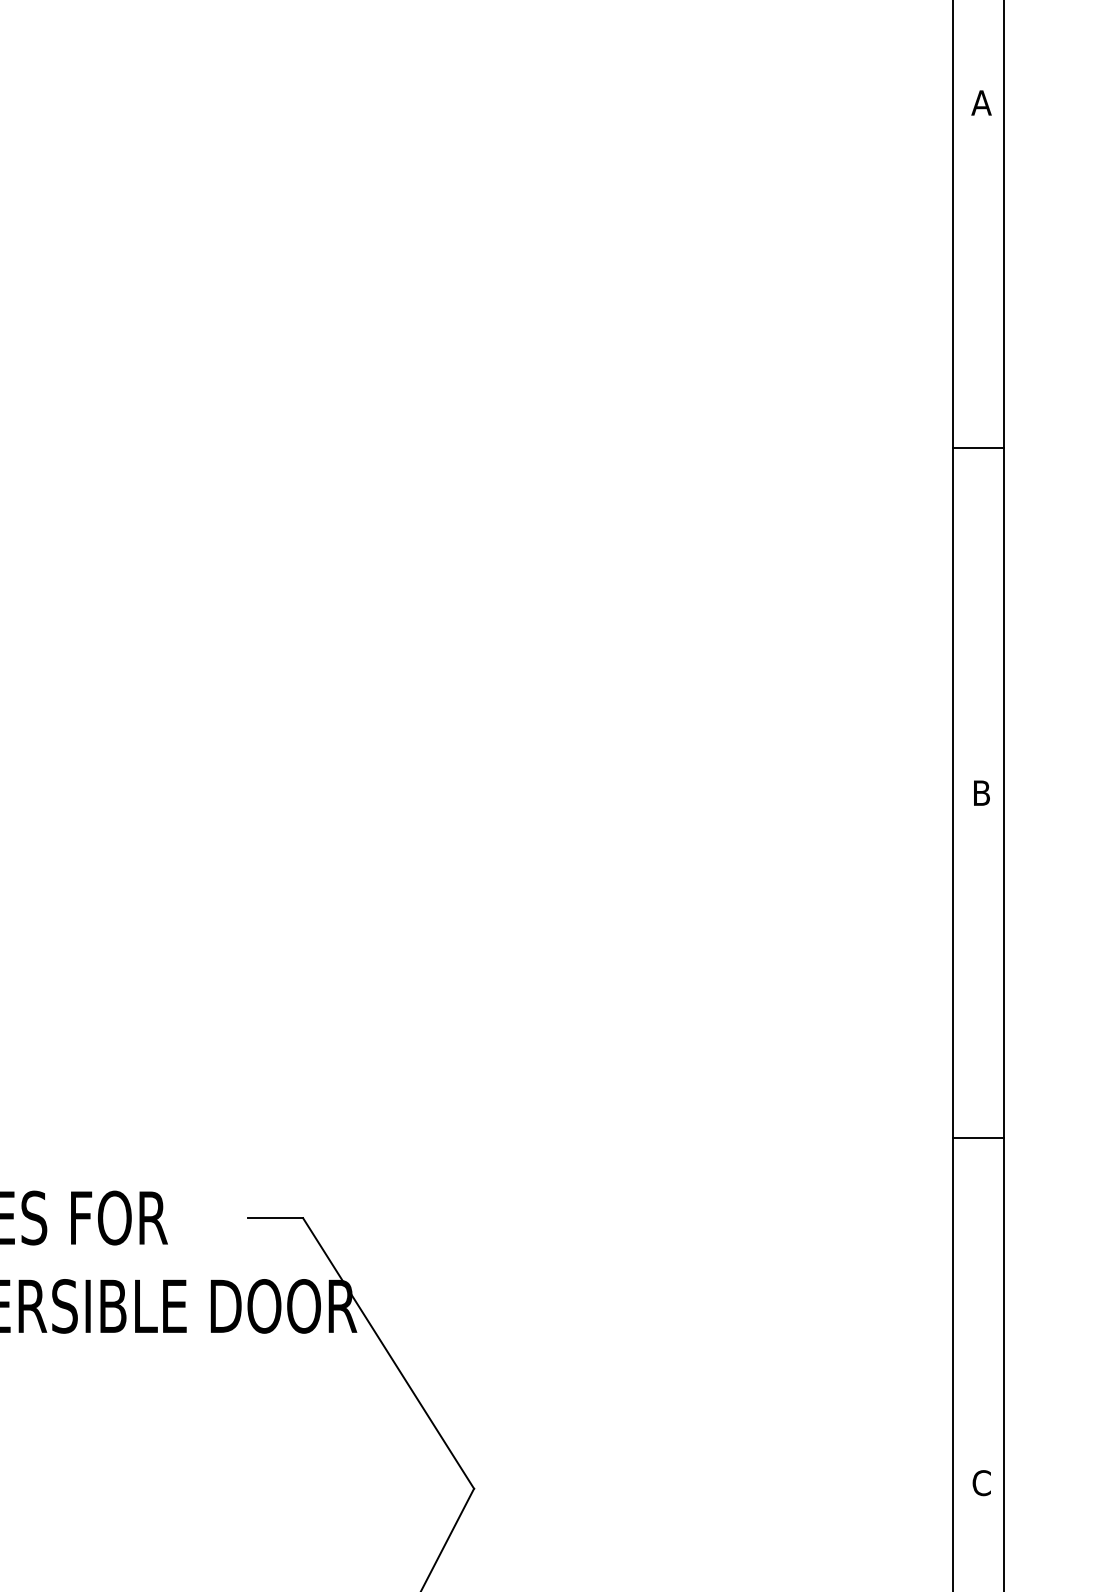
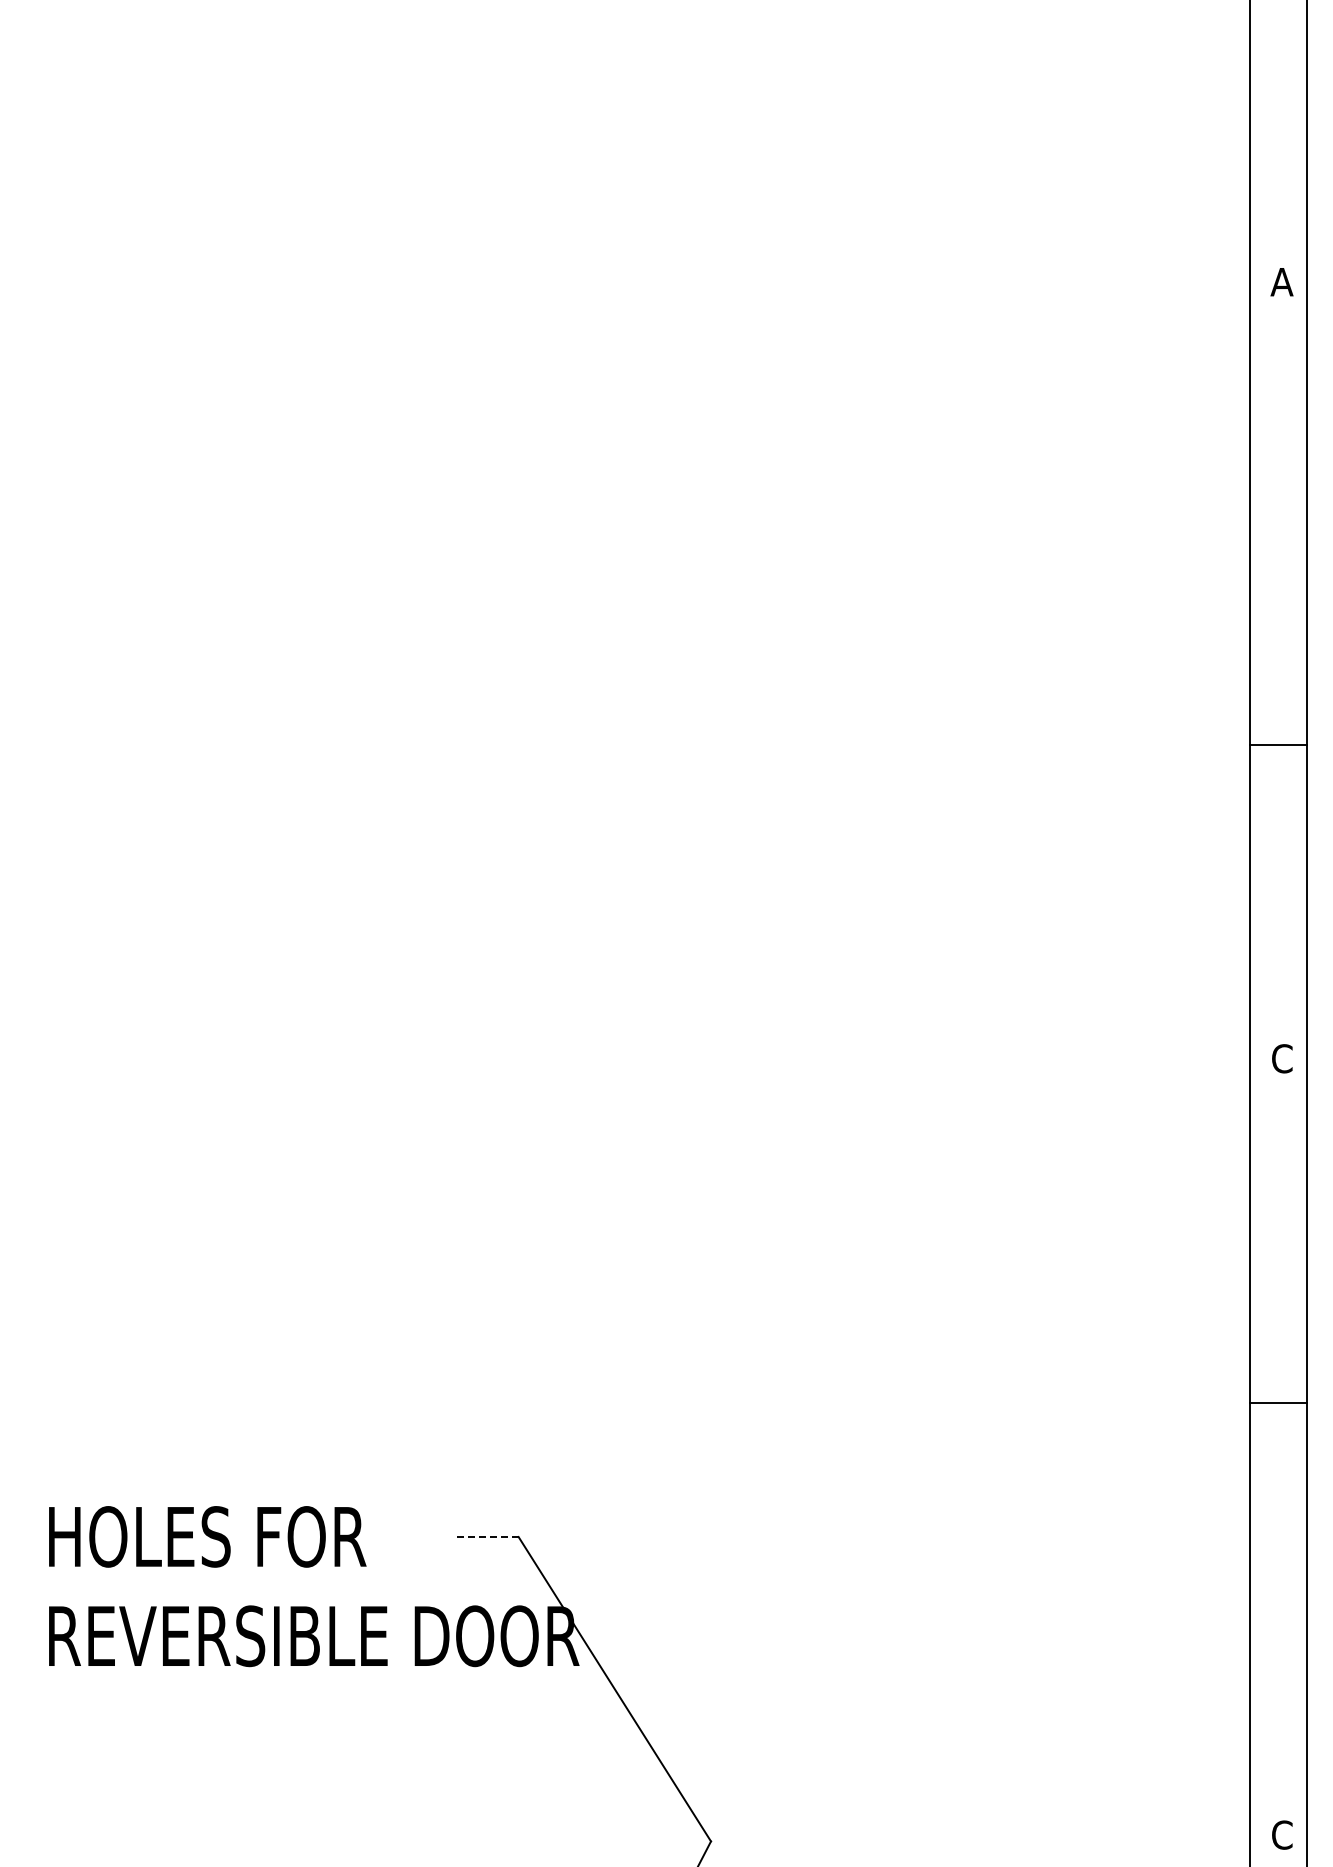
line: (978, 448) -> (1278, 745), moved
text: (981, 792) -> (1282, 1058), B -> C
line: (978, 1137) -> (1278, 1402), moved
line: (275, 1218) -> (487, 1537), solid -> dashed

